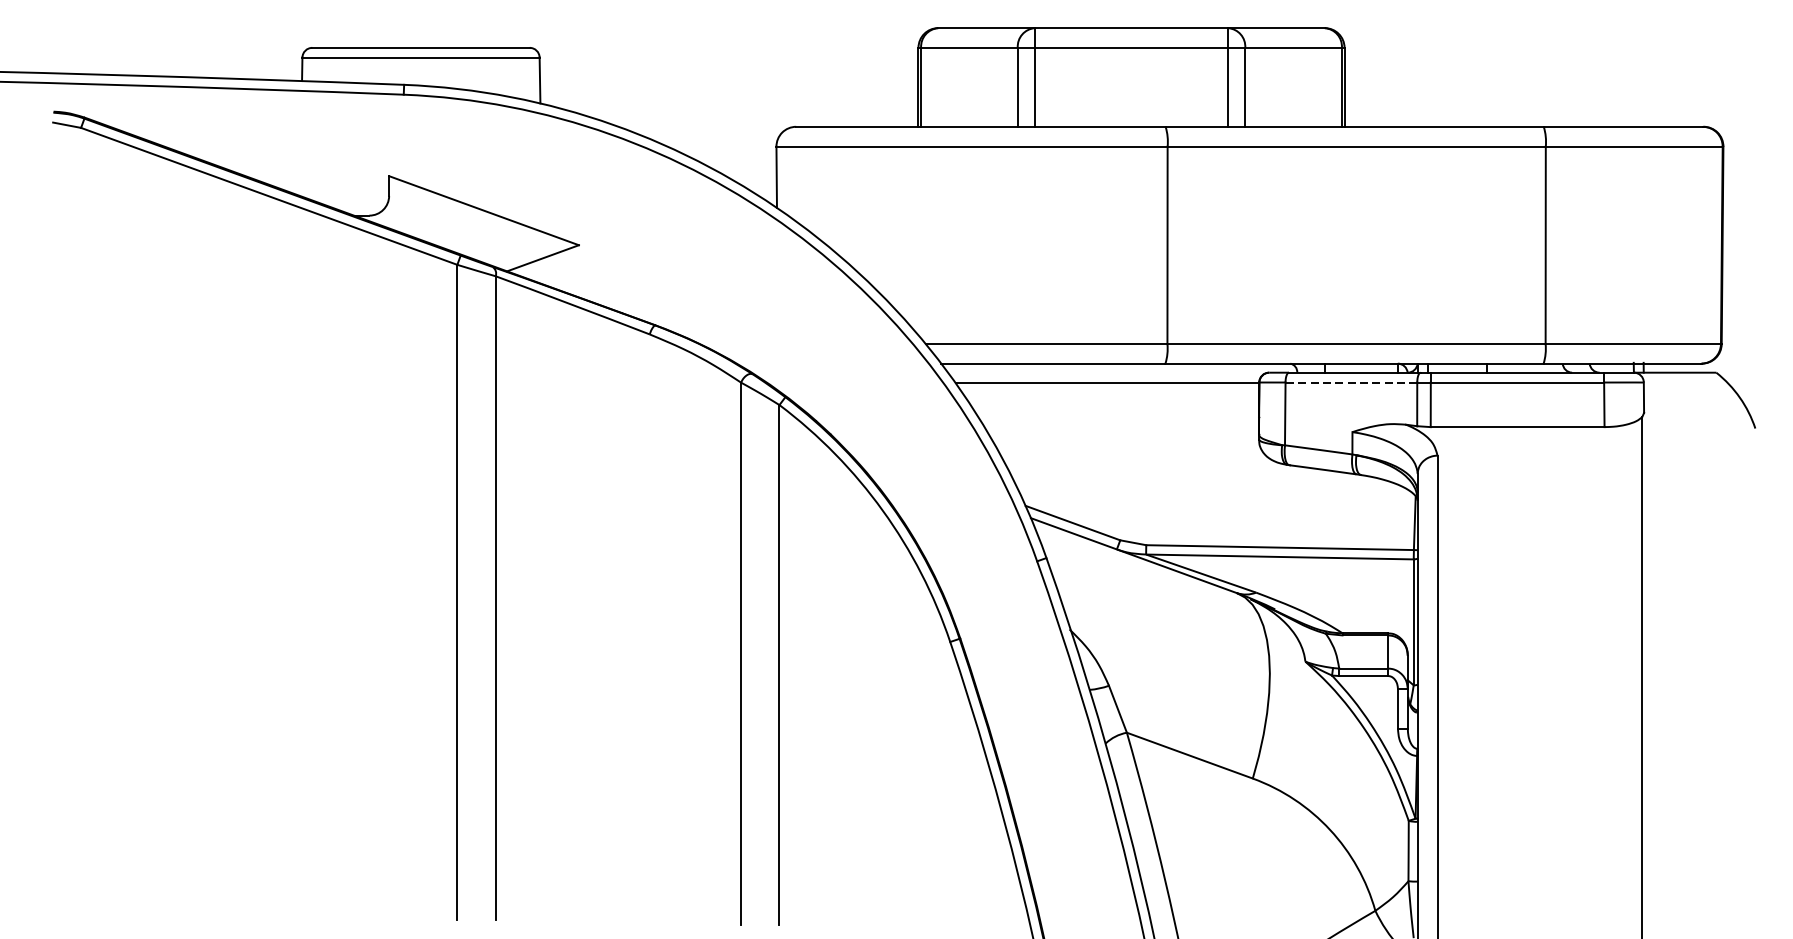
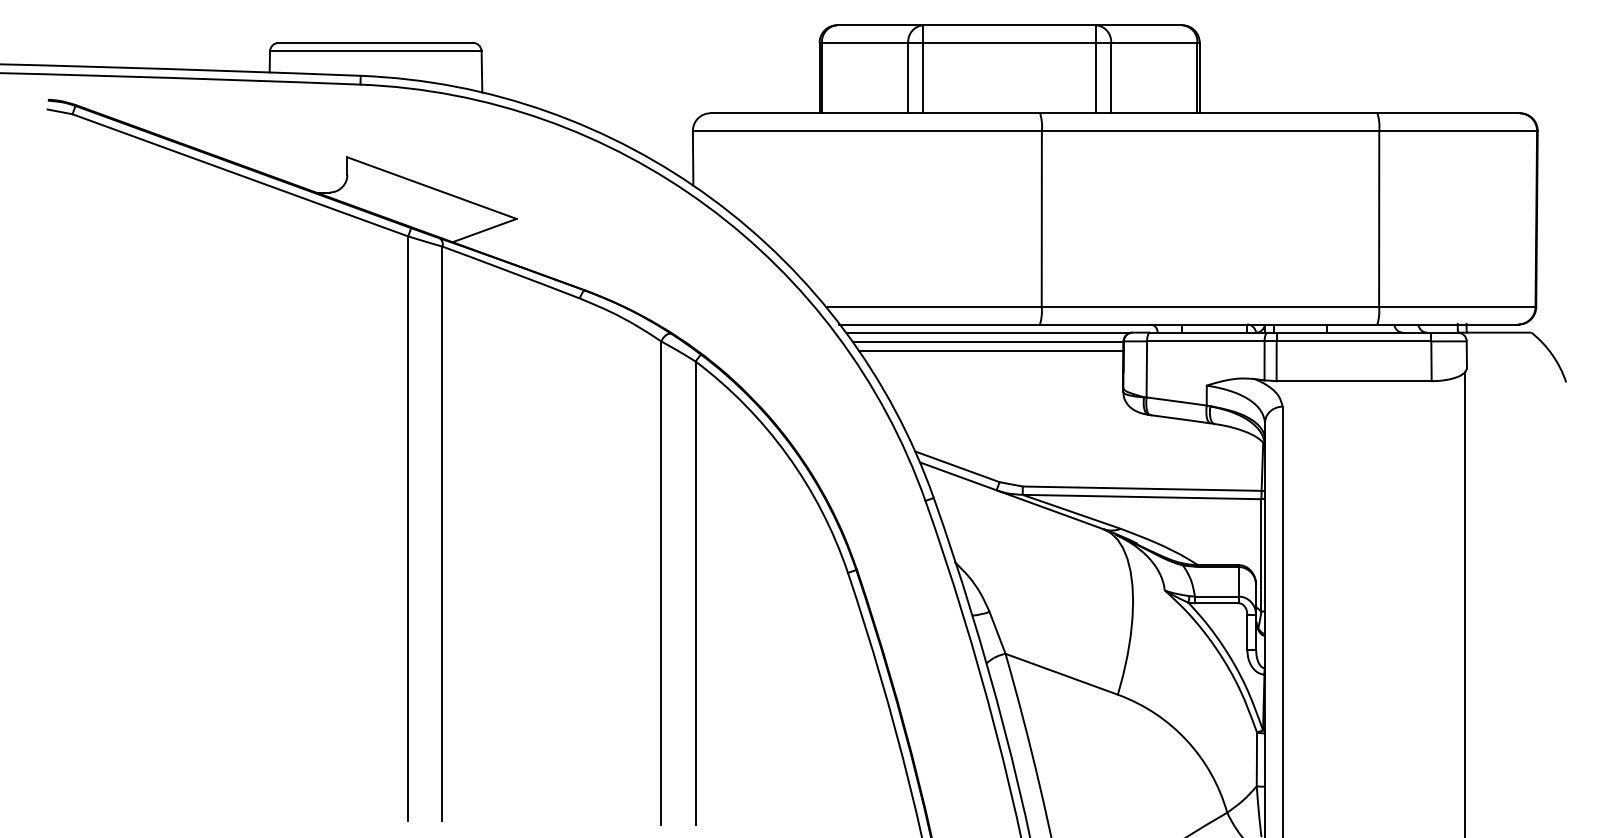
line: (1106, 373) -> (987, 333), added
line: (1351, 382) -> (1205, 341), dashed -> solid
line: (1110, 392) -> (990, 350), added

